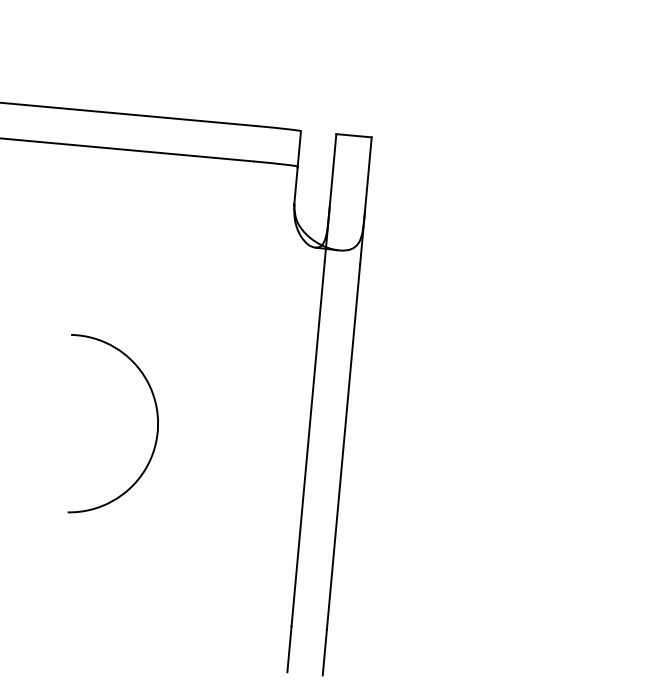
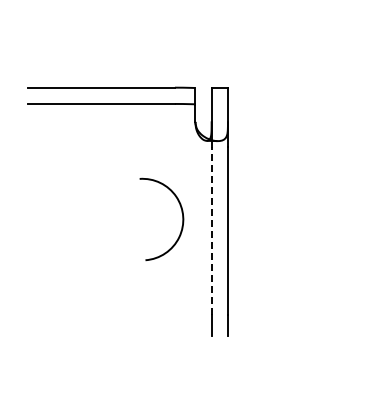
curve: (155, 415) -> (181, 212), moved
line: (307, 442) -> (211, 230), solid -> dashed

